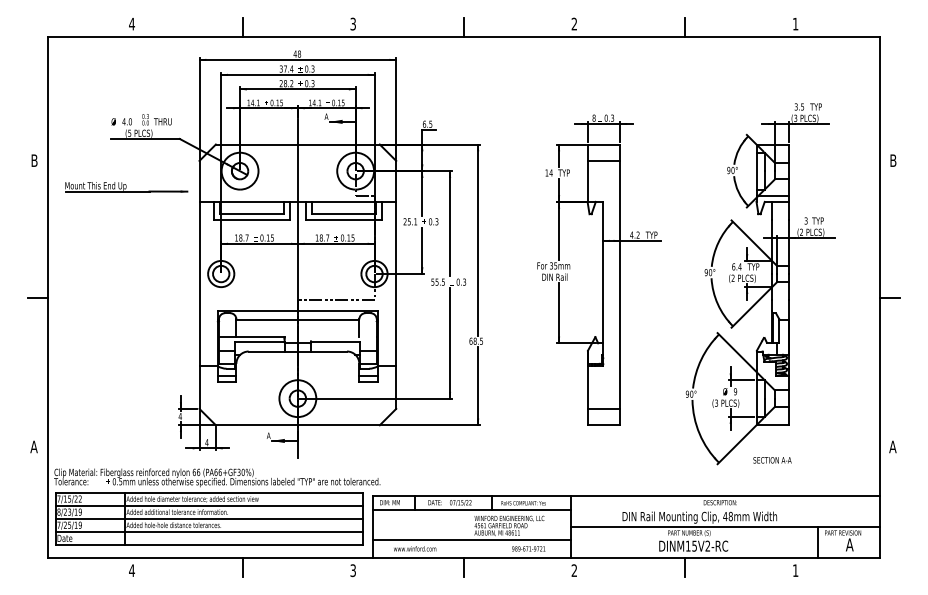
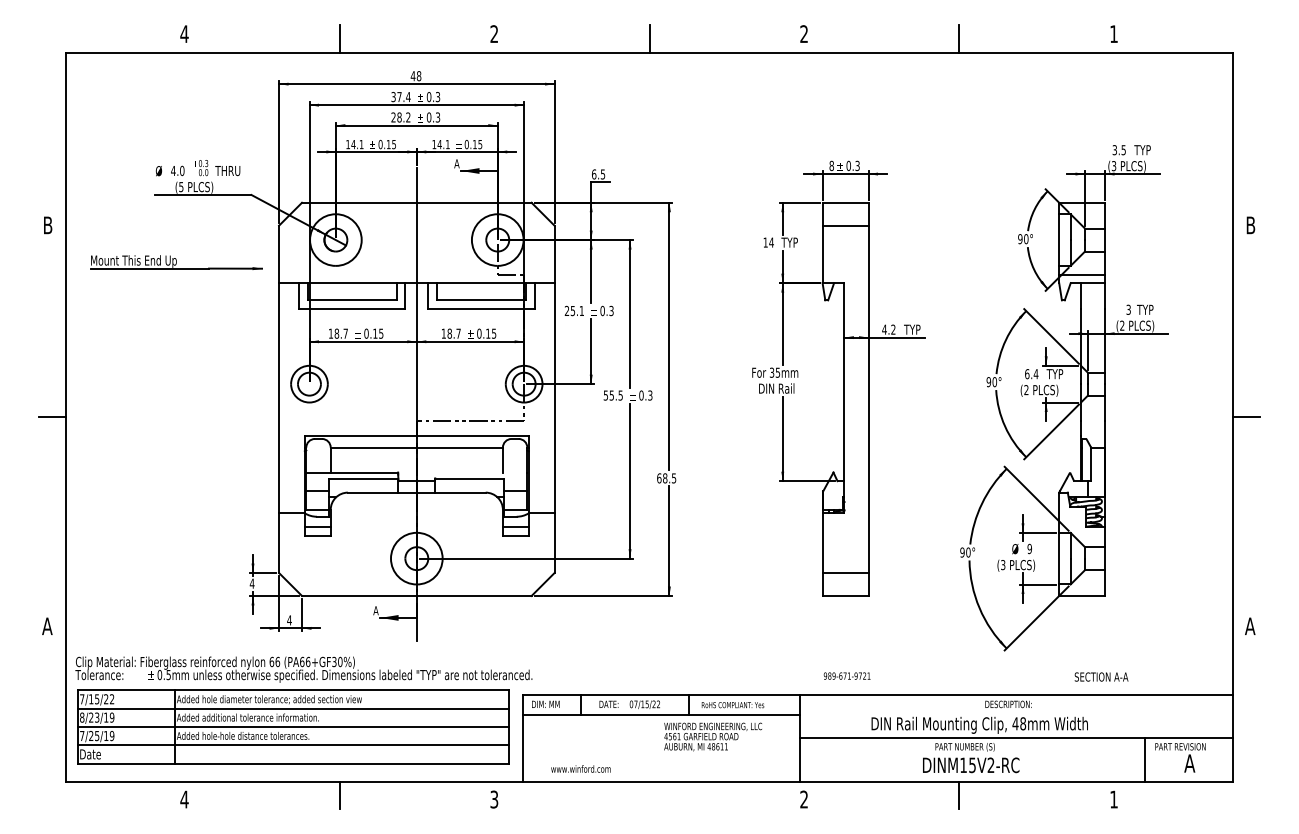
text: (353, 24) -> (494, 34), 3 -> 2
text: (772, 459) -> (1101, 676), moved
line: (471, 539) -> (660, 756), removed
text: (528, 548) -> (846, 675), moved
line: (464, 567) -> (649, 794), removed

